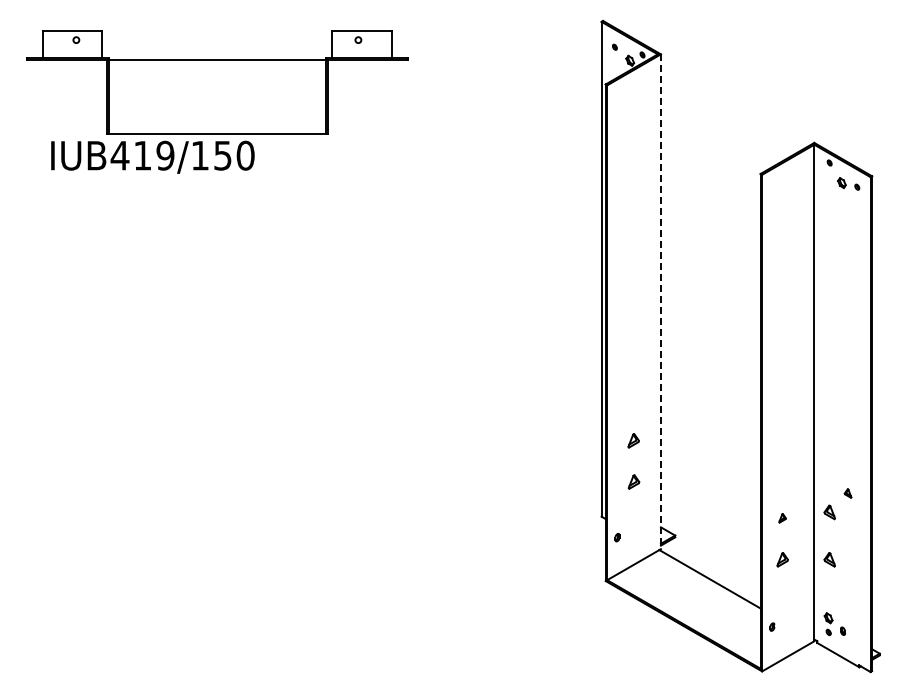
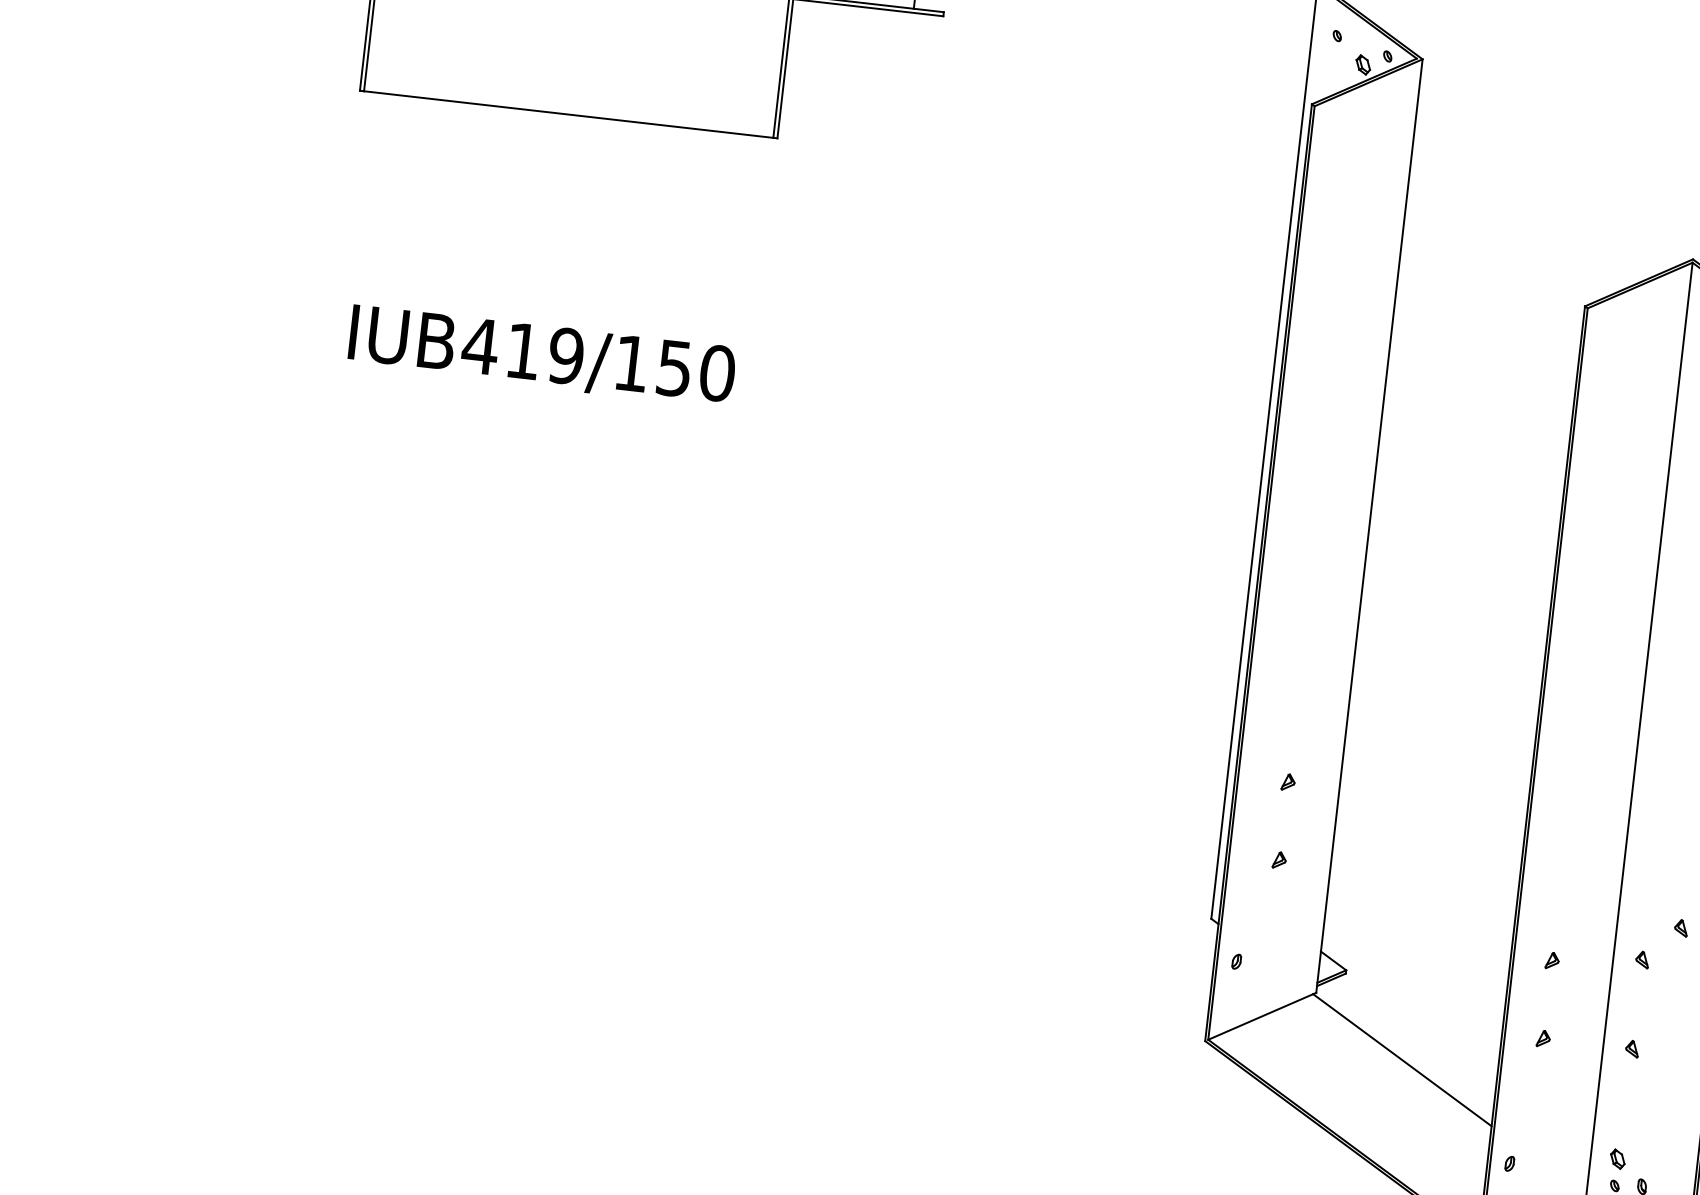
text: (152, 156) -> (541, 354), moved
line: (660, 302) -> (1368, 527), dashed -> solid
part: (633, 440) -> (1287, 781), size x0.62
part: (633, 481) -> (1279, 859), size x0.62
part: (829, 512) -> (1642, 959), size x0.62
part: (782, 559) -> (1543, 1038), size x0.62
part: (829, 559) -> (1632, 1048), size x0.62

